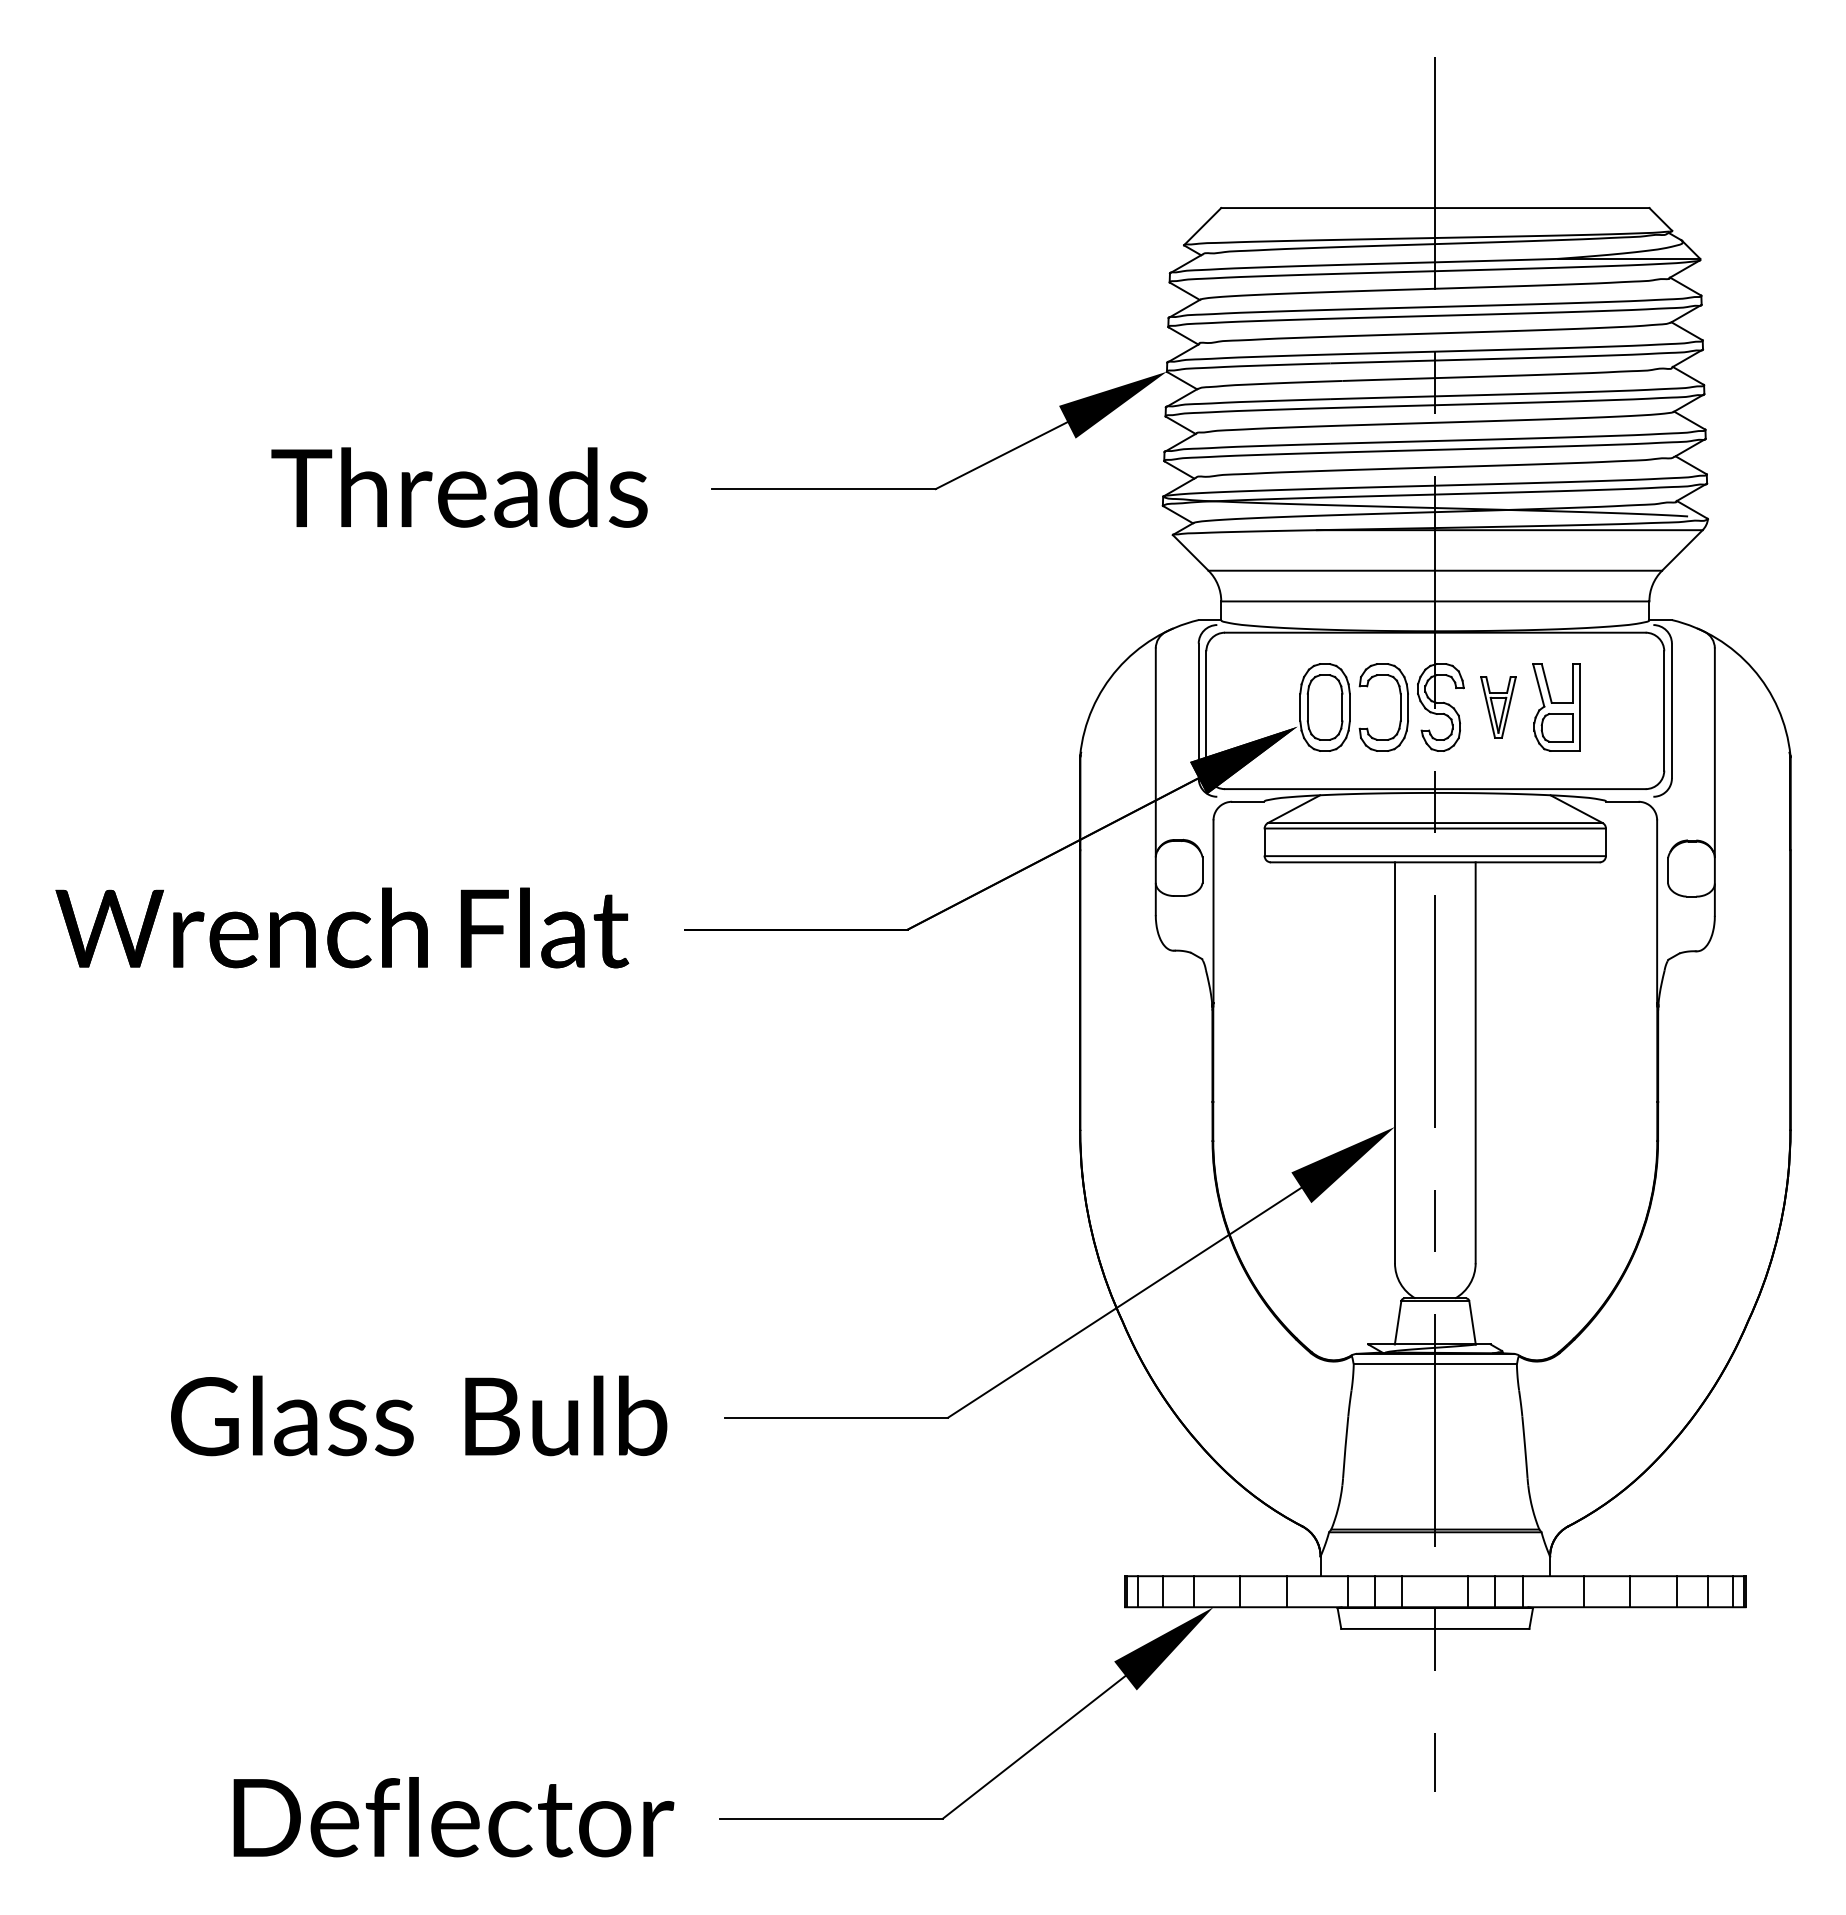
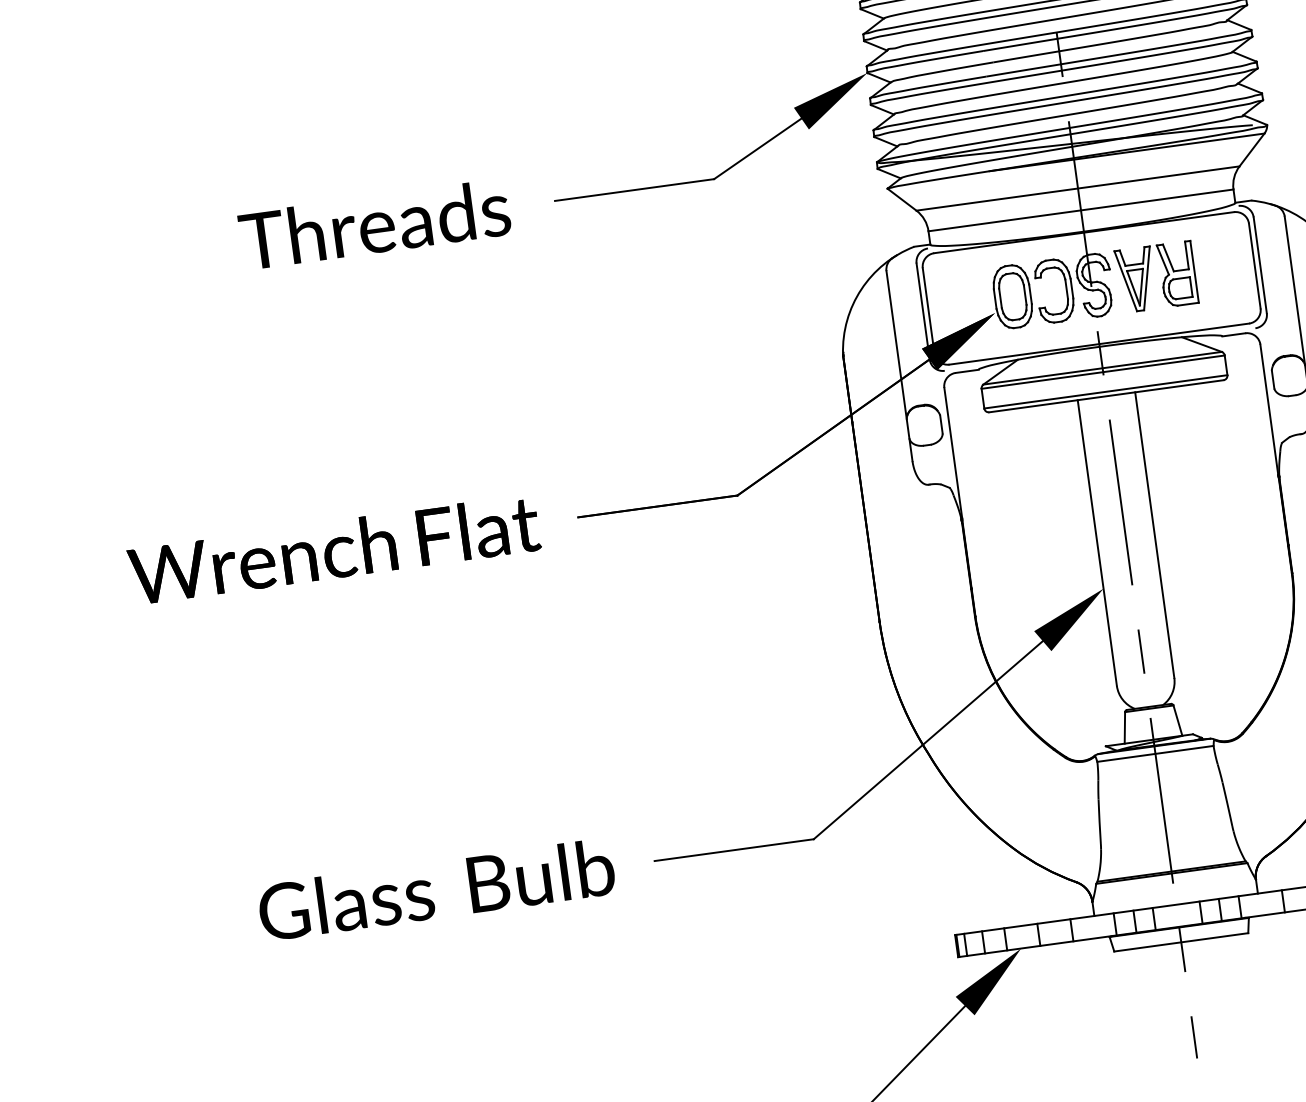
part: (1498, 707) -> (1136, 279), size x1.43

